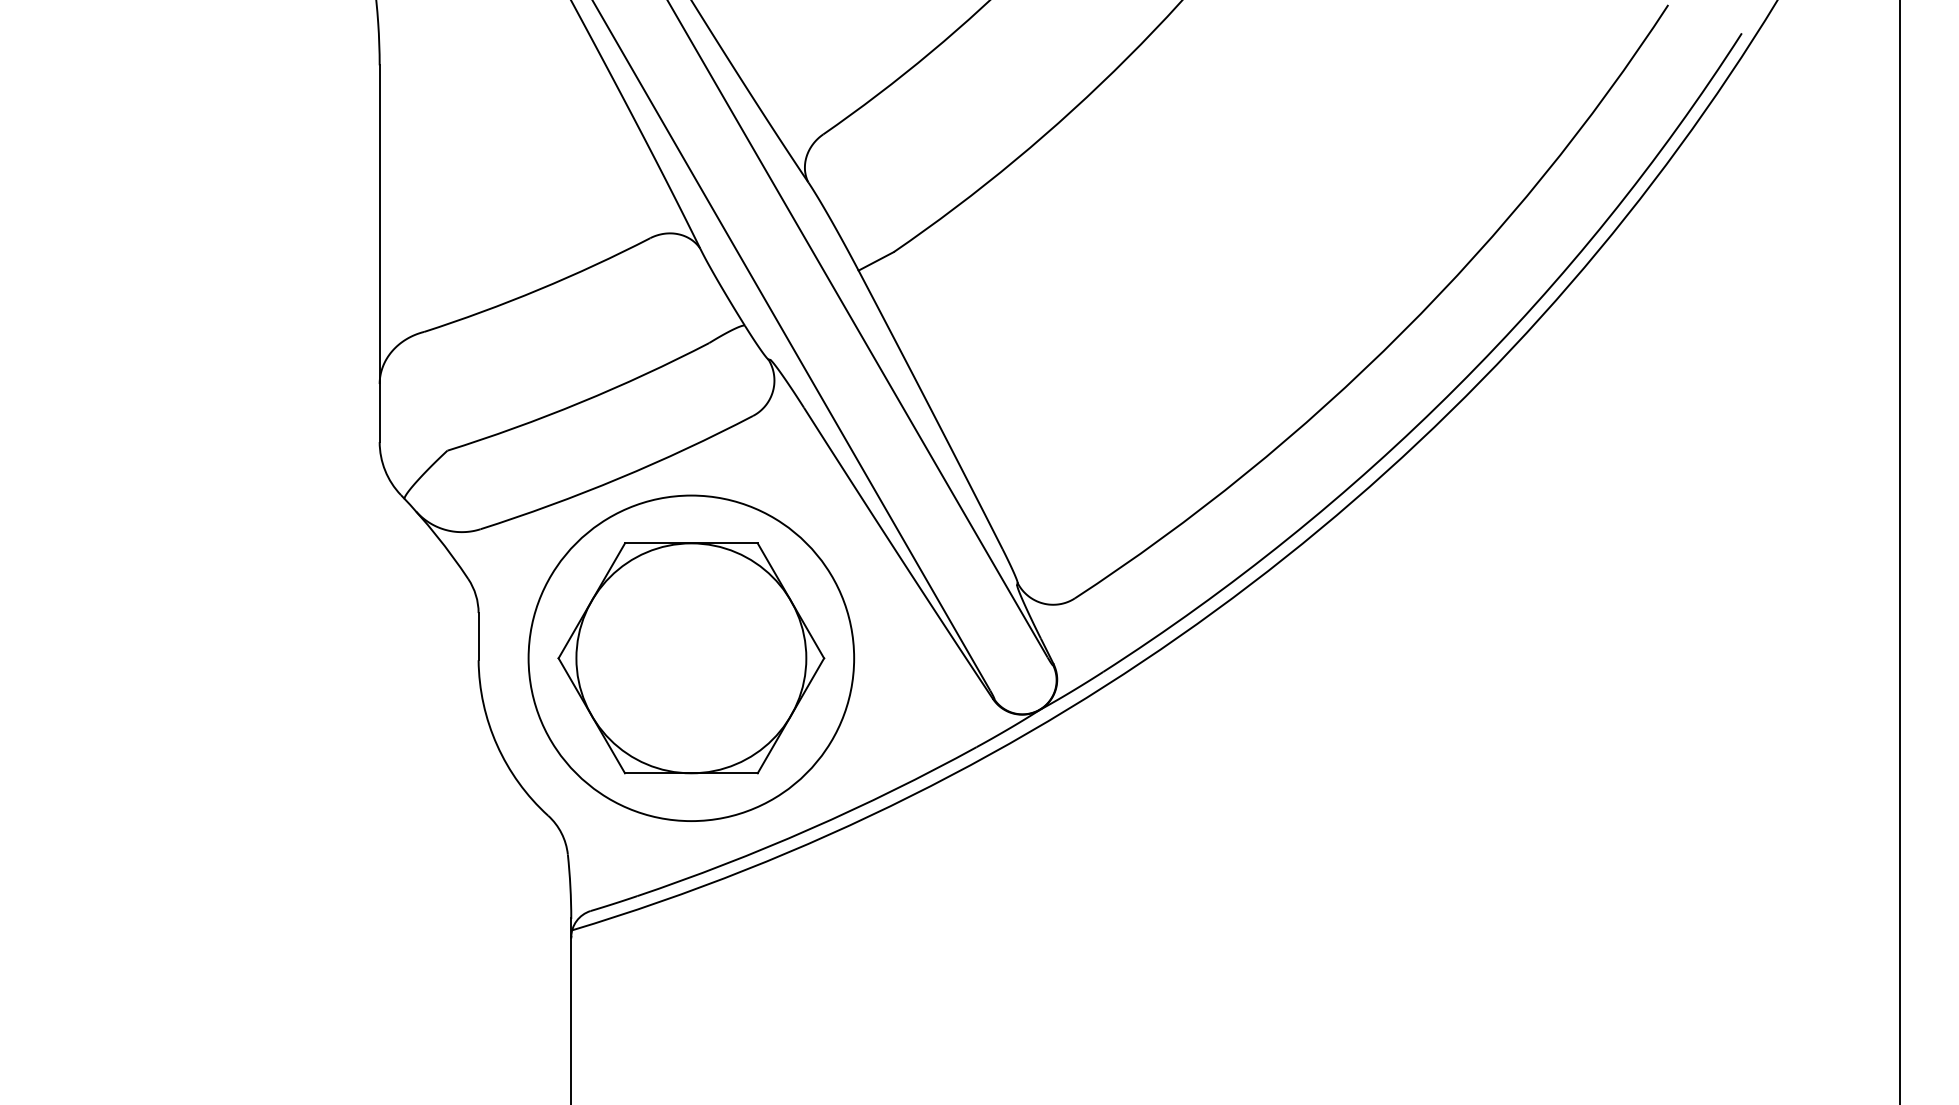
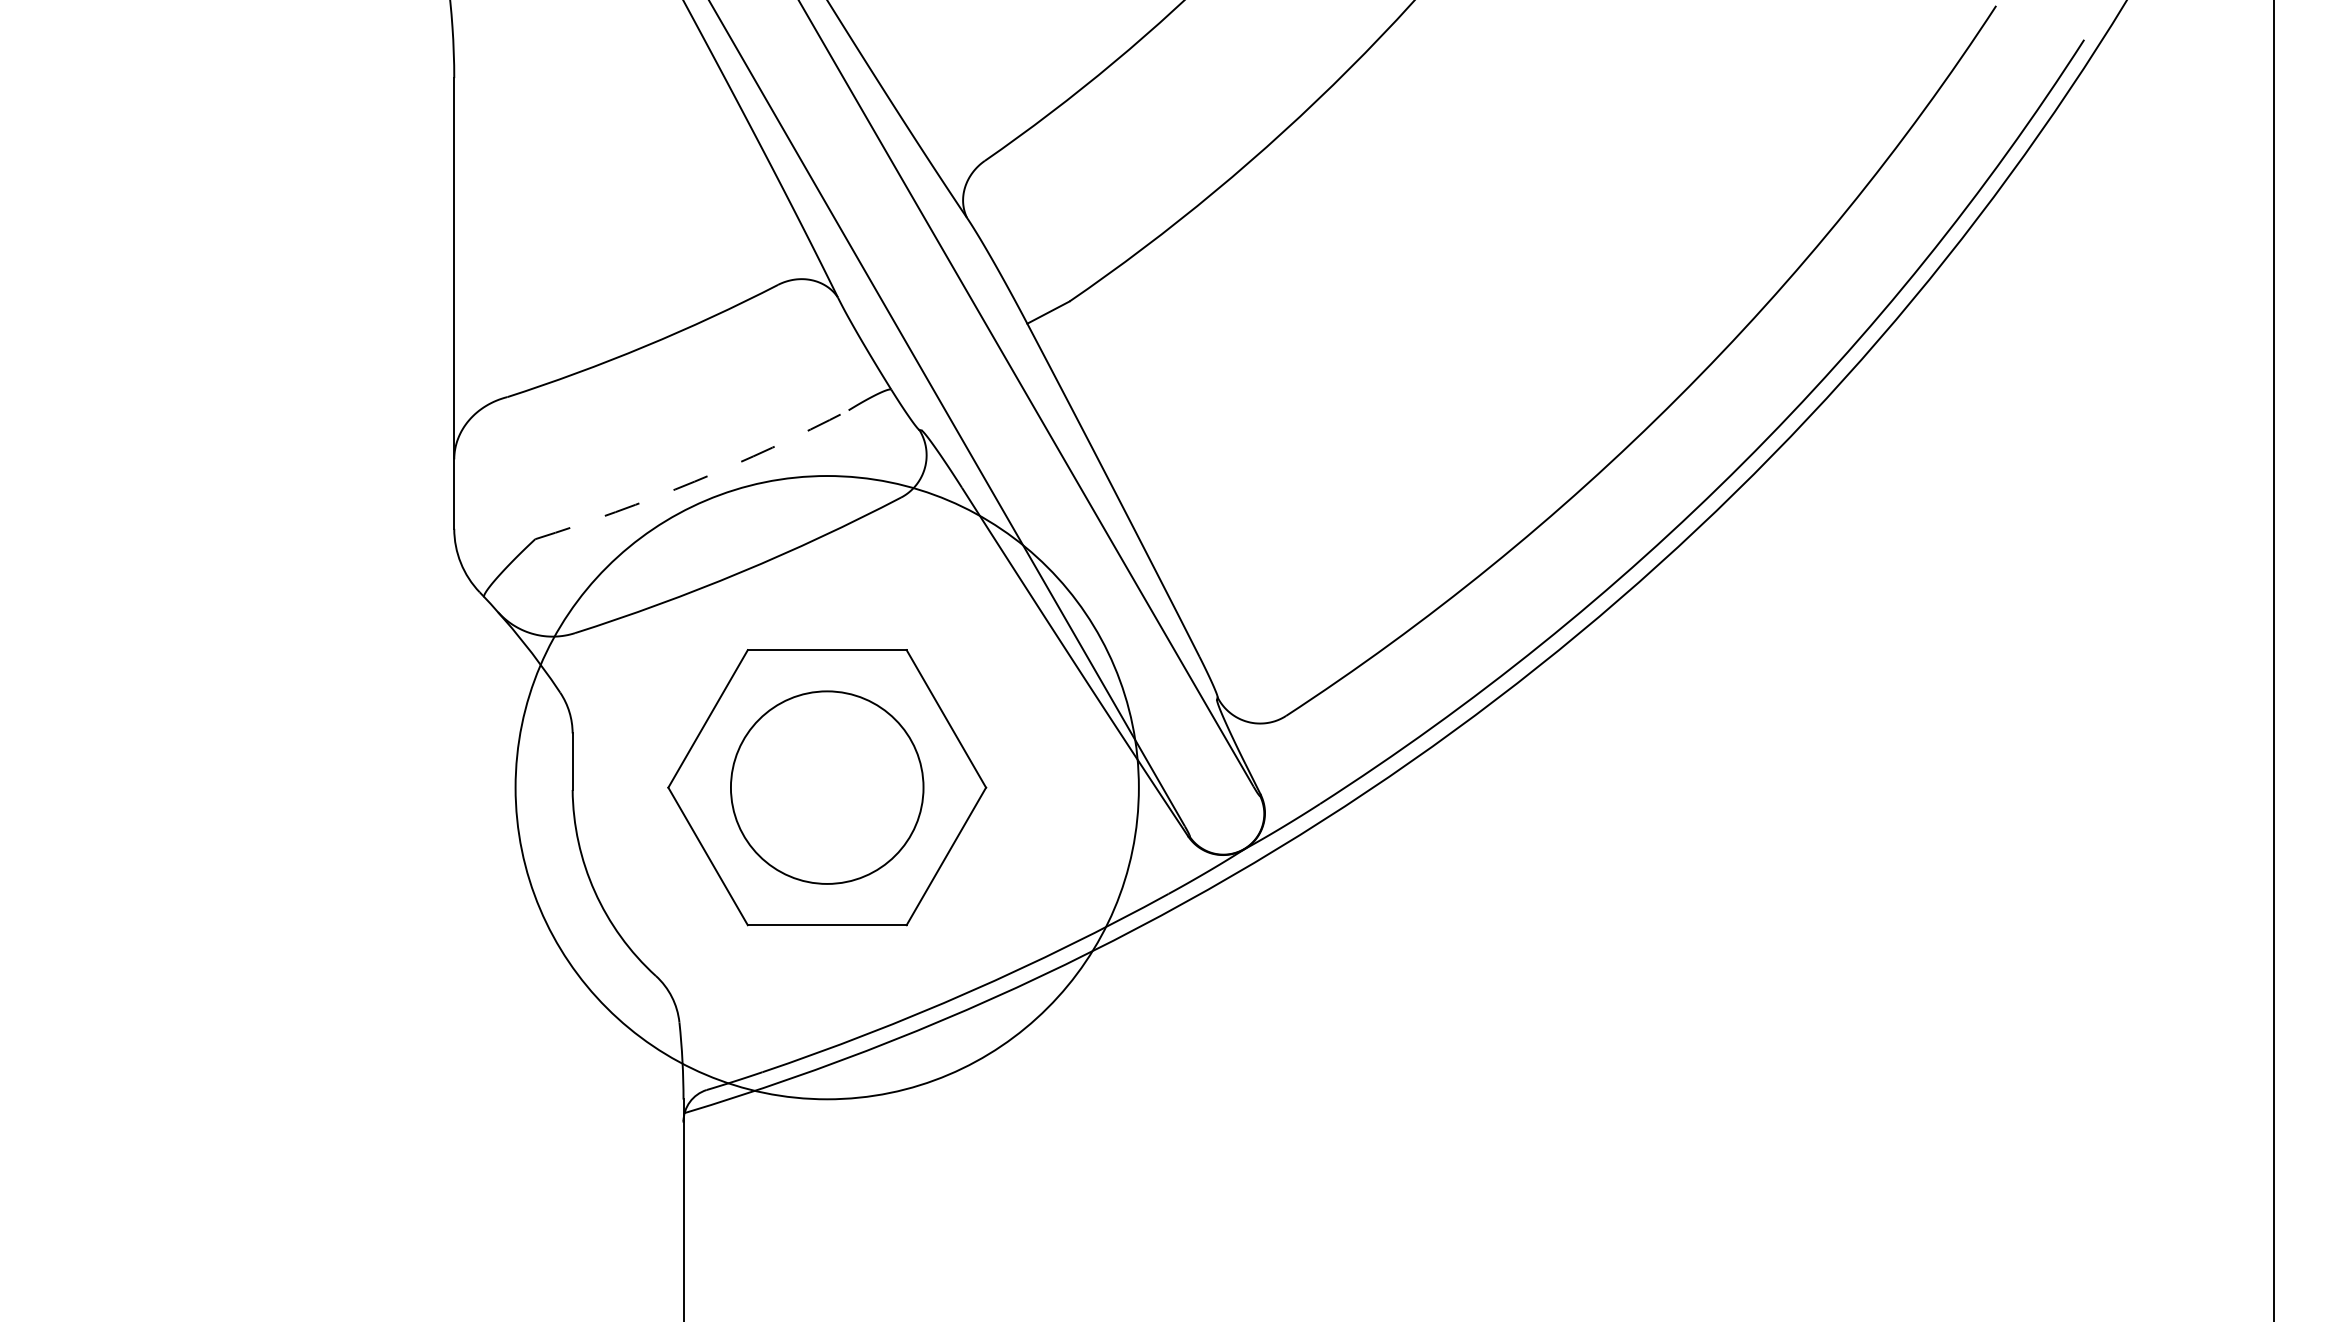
arc: (580, 402) -> (694, 481), solid -> dashed
circle: (690, 658) -> (826, 787), size x0.7
circle: (691, 658) -> (827, 787), size x1.6

